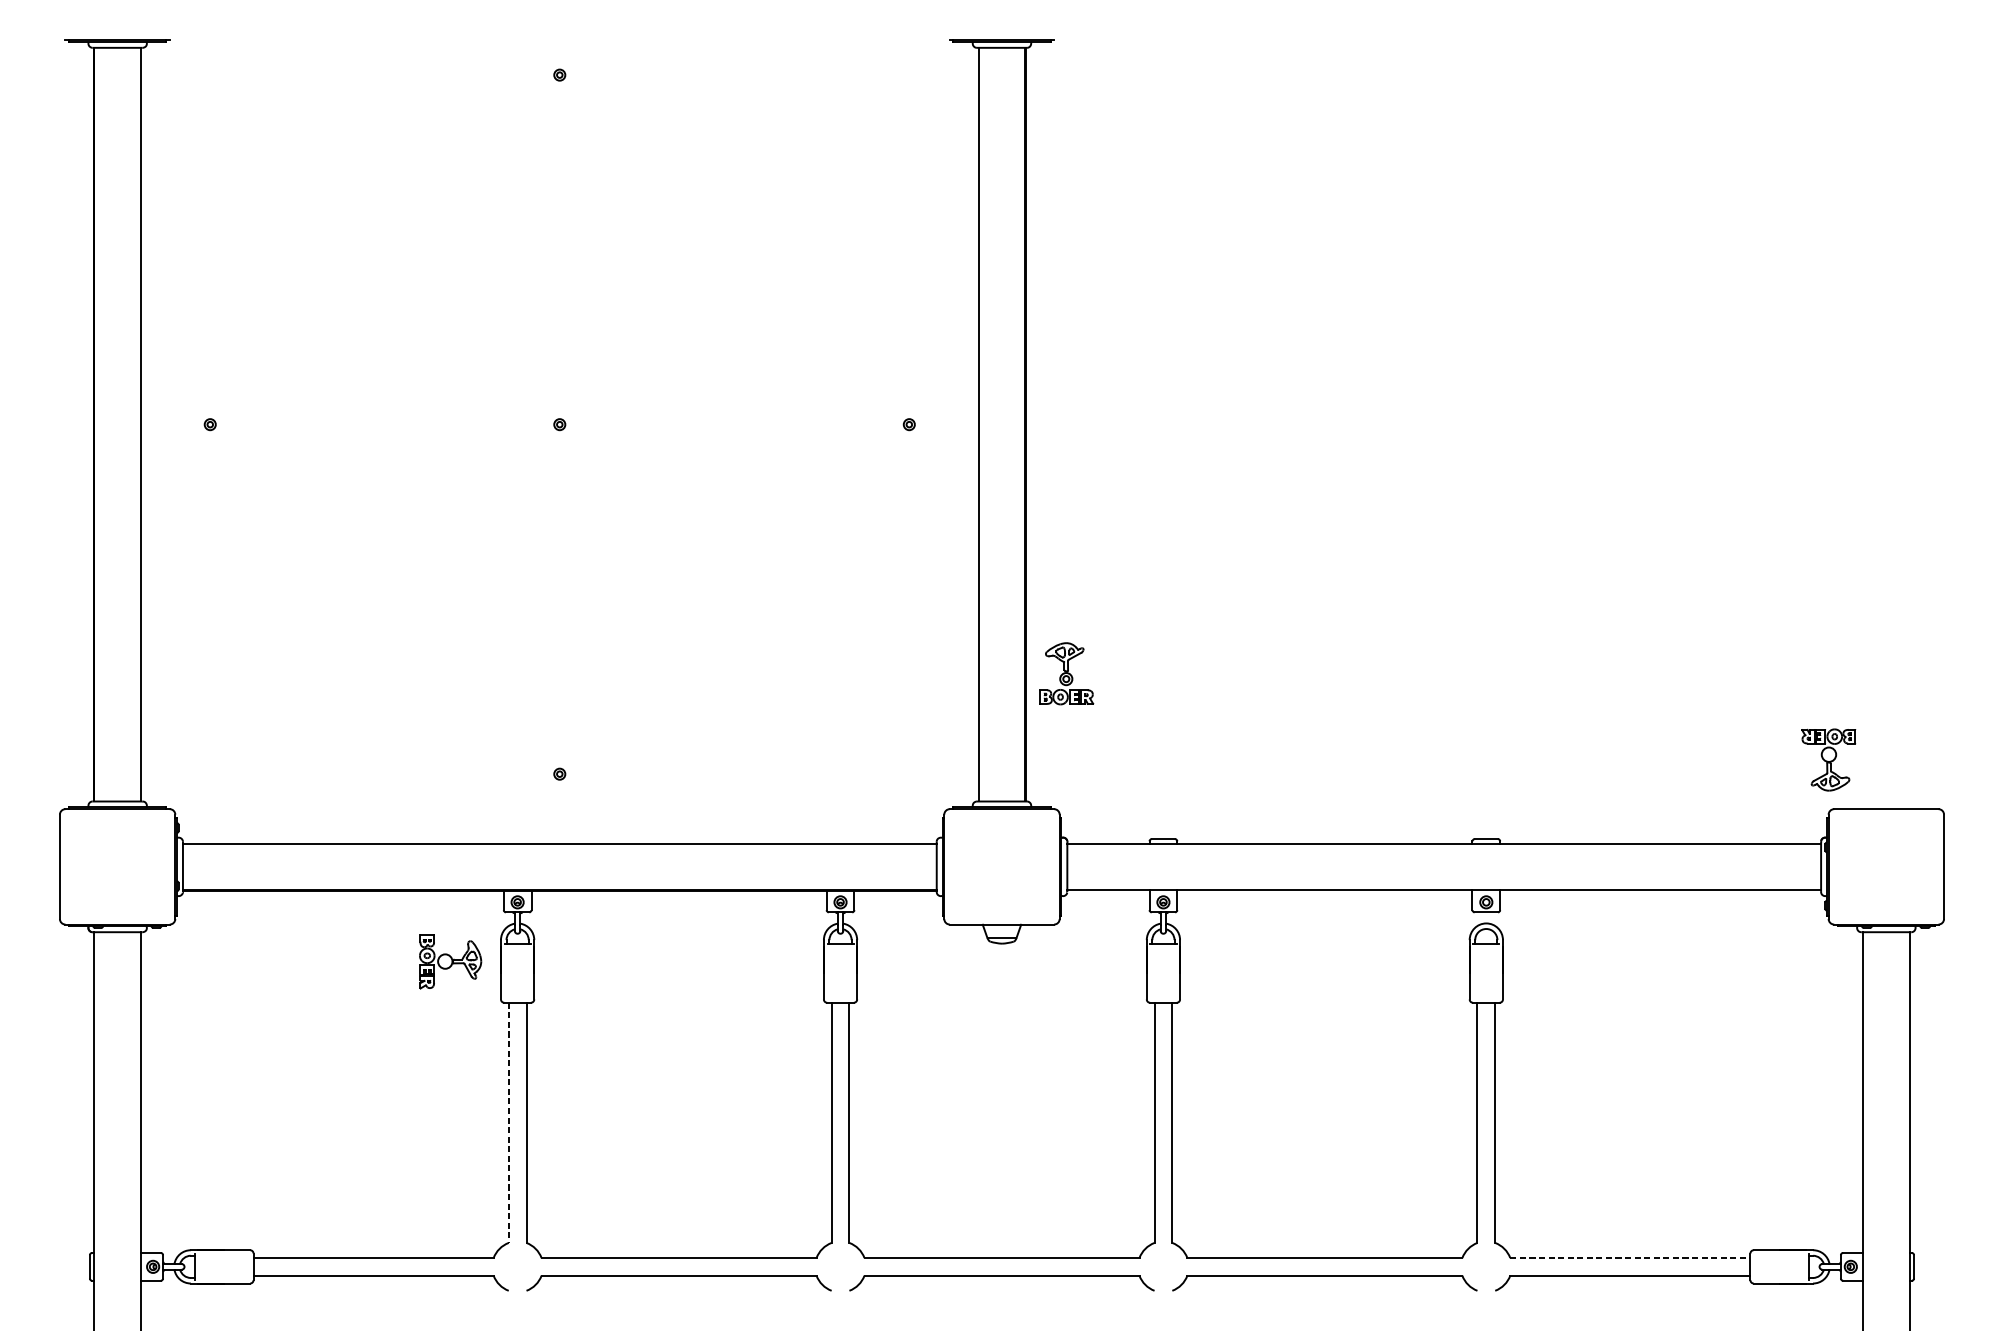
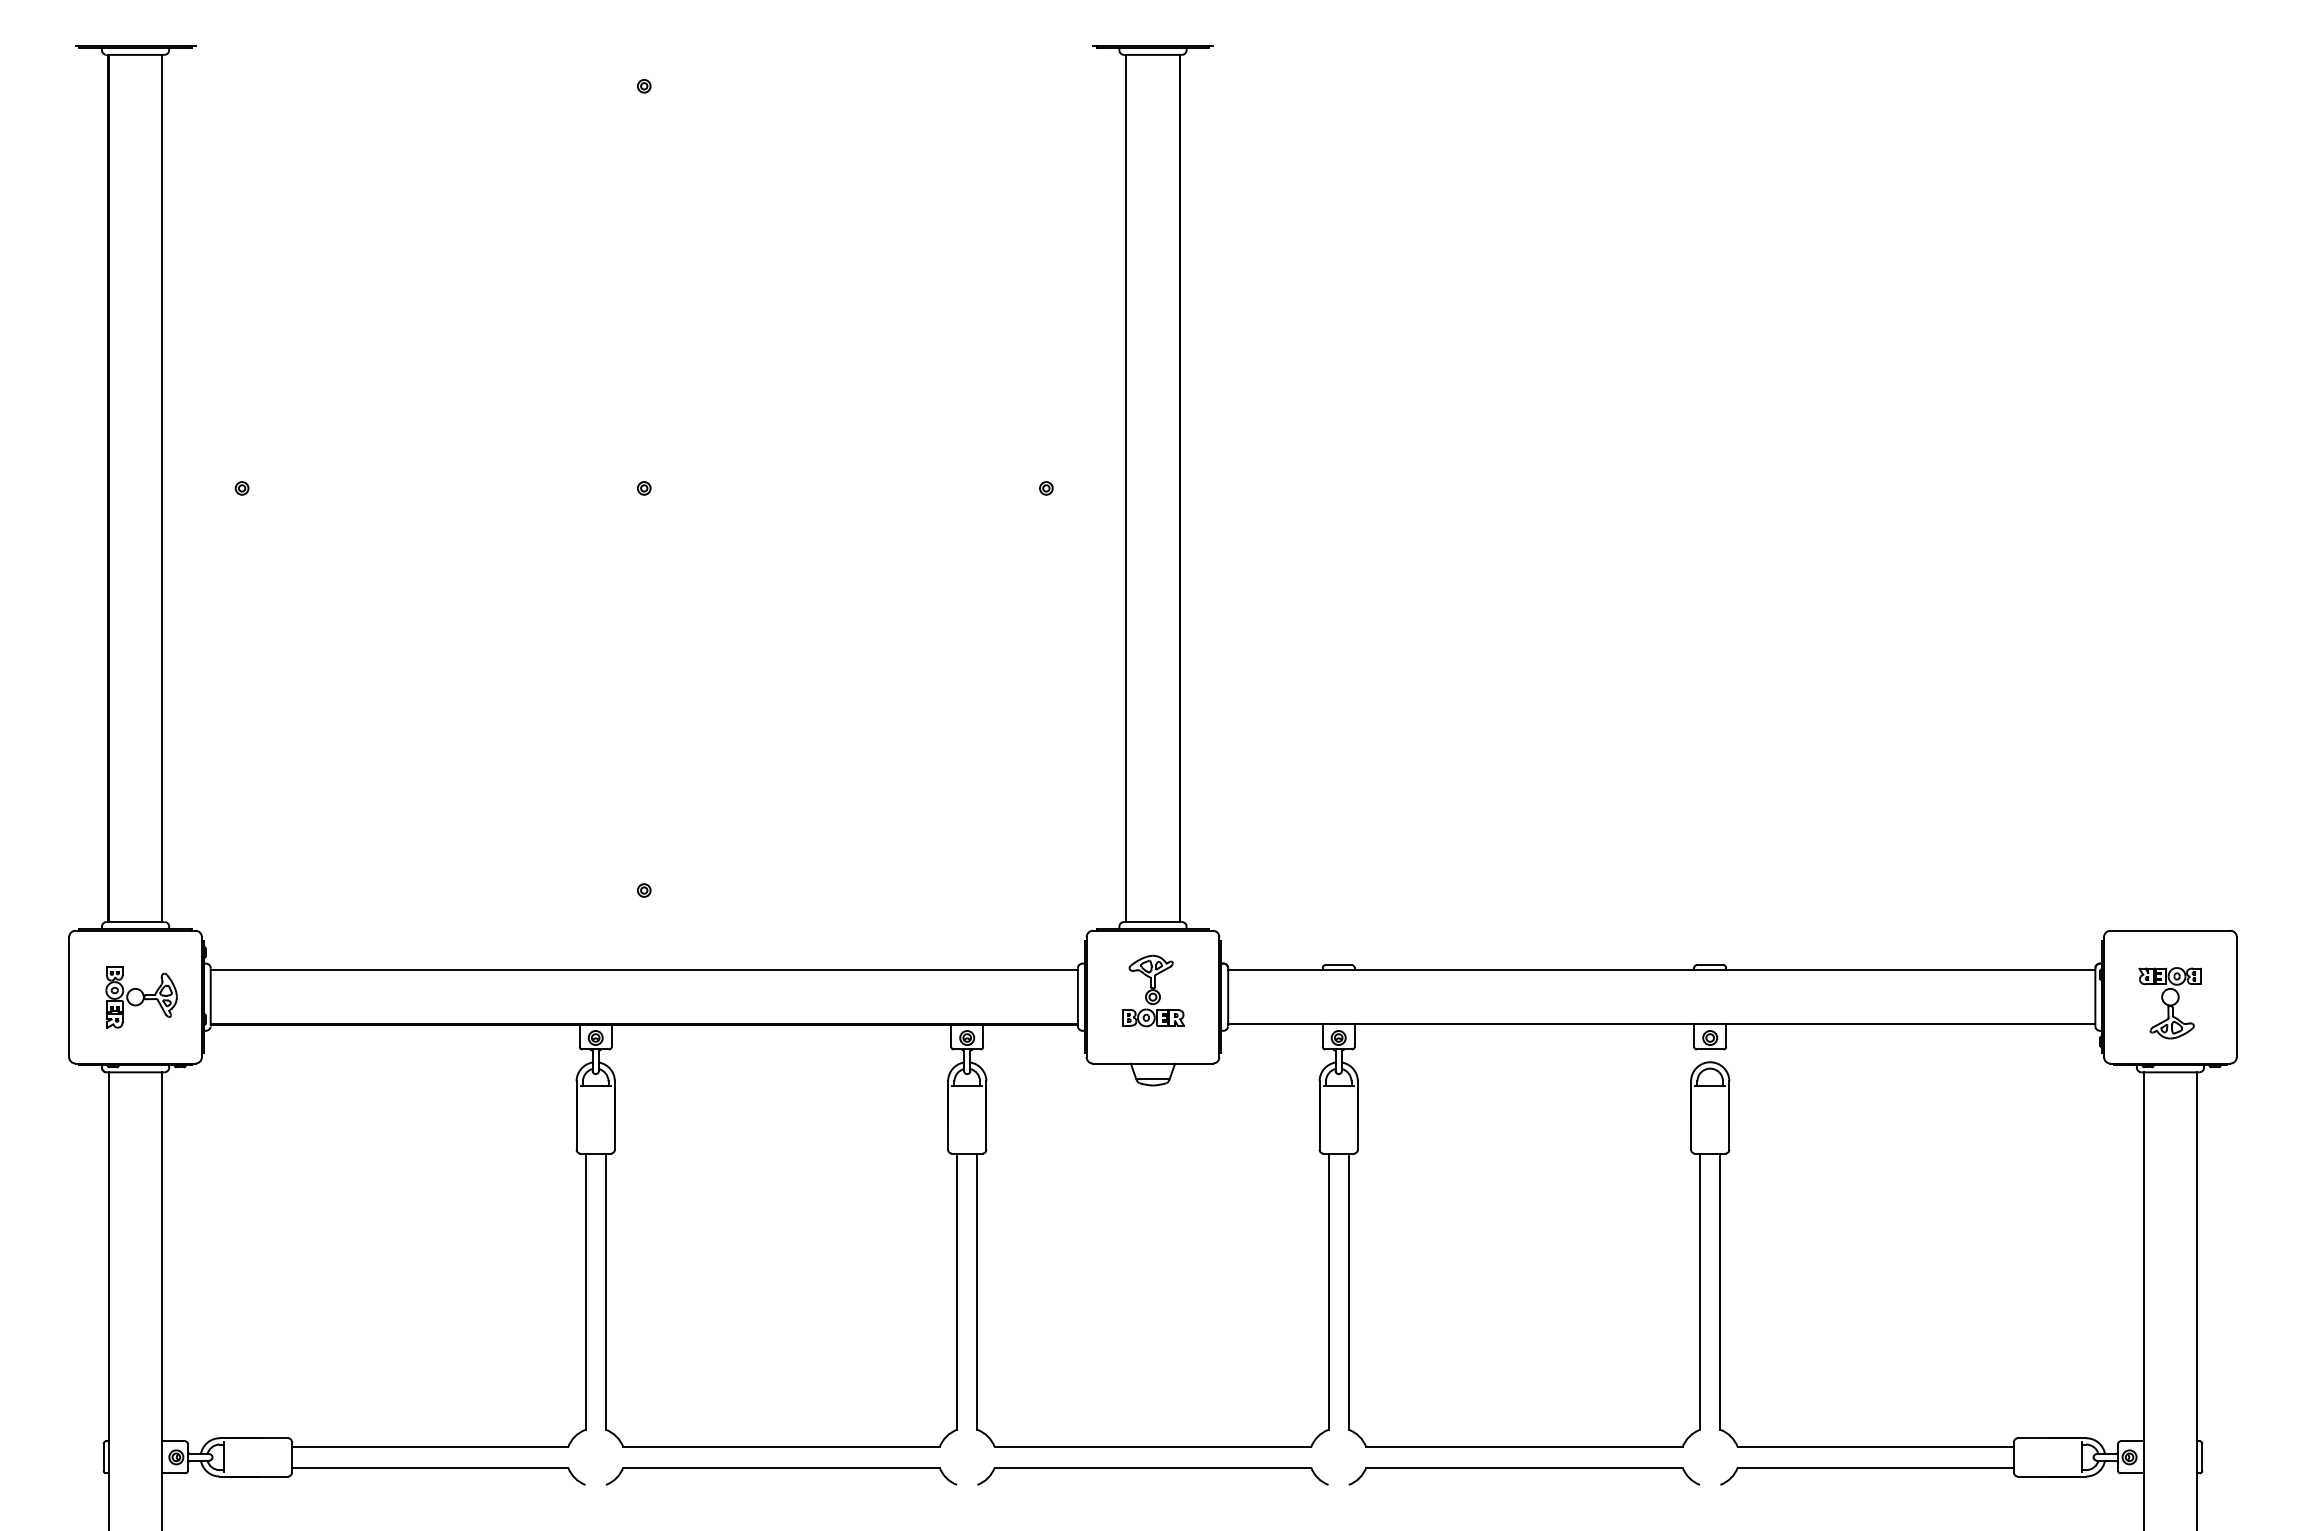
part: (1065, 673) -> (1152, 990), moved
part: (1828, 760) -> (2169, 1003), moved
part: (450, 961) -> (141, 997), moved
line: (508, 1123) -> (585, 1292), dashed -> solid
line: (1630, 1258) -> (1876, 1447), dashed -> solid

